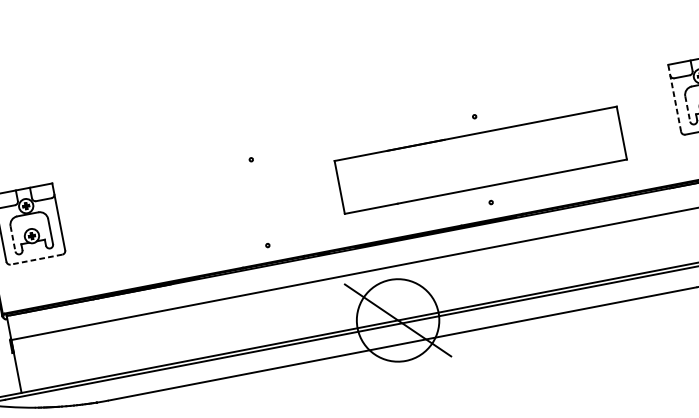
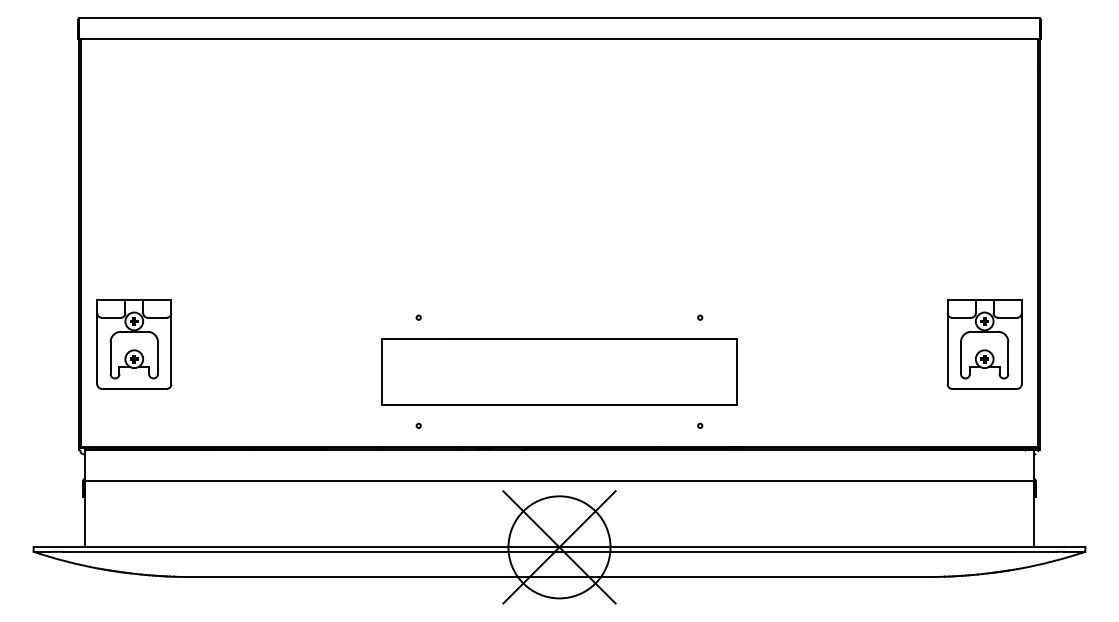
line: (674, 97) -> (947, 341), dashed -> solid
line: (687, 109) -> (960, 358), dashed -> solid
part: (480, 159) -> (559, 371), moved
line: (12, 239) -> (110, 358), dashed -> solid
line: (36, 259) -> (134, 388), dashed -> solid
line: (398, 320) -> (559, 547), added

